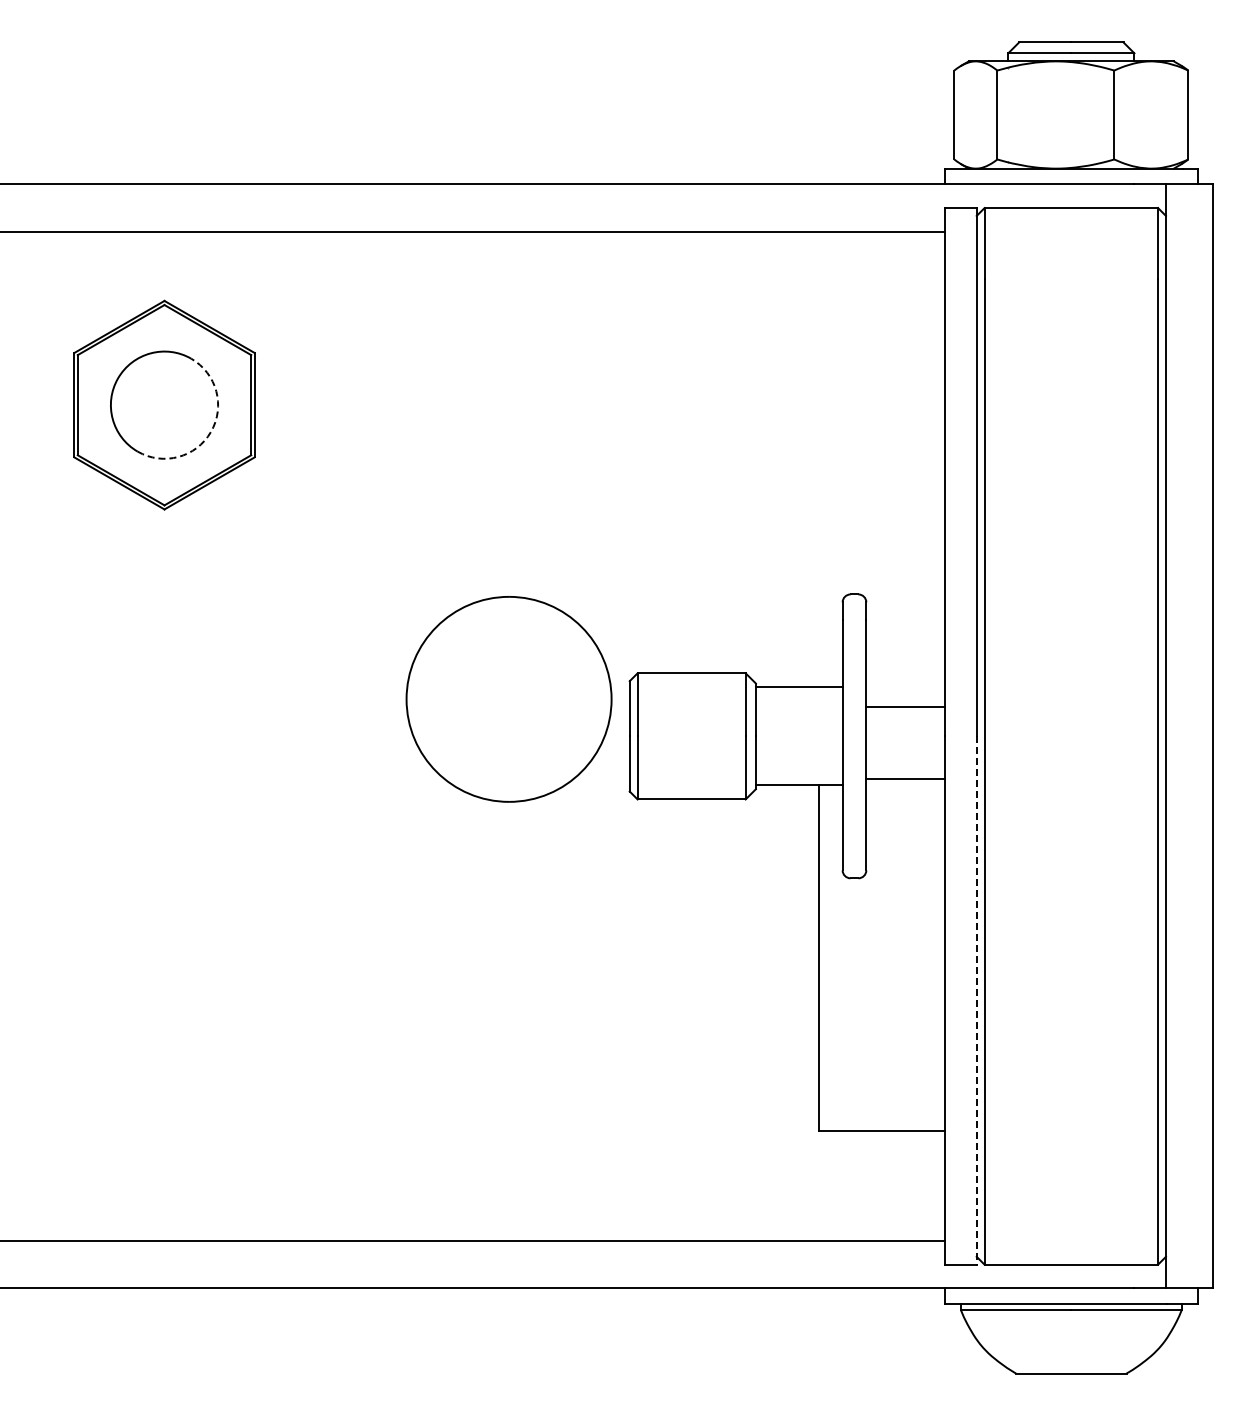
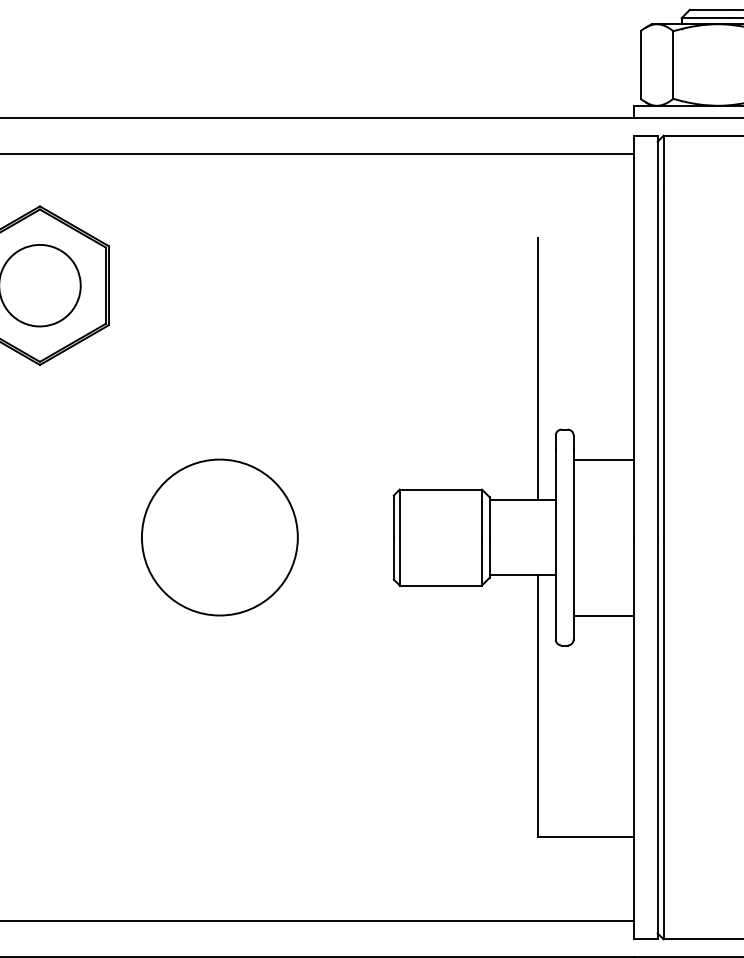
arc: (210, 432) -> (74, 306), dashed -> solid
line: (819, 514) -> (538, 368), added
part: (508, 699) -> (219, 537), moved
line: (905, 706) -> (603, 459), moved
line: (905, 778) -> (603, 615), moved
line: (976, 1001) -> (657, 739), dashed -> solid

